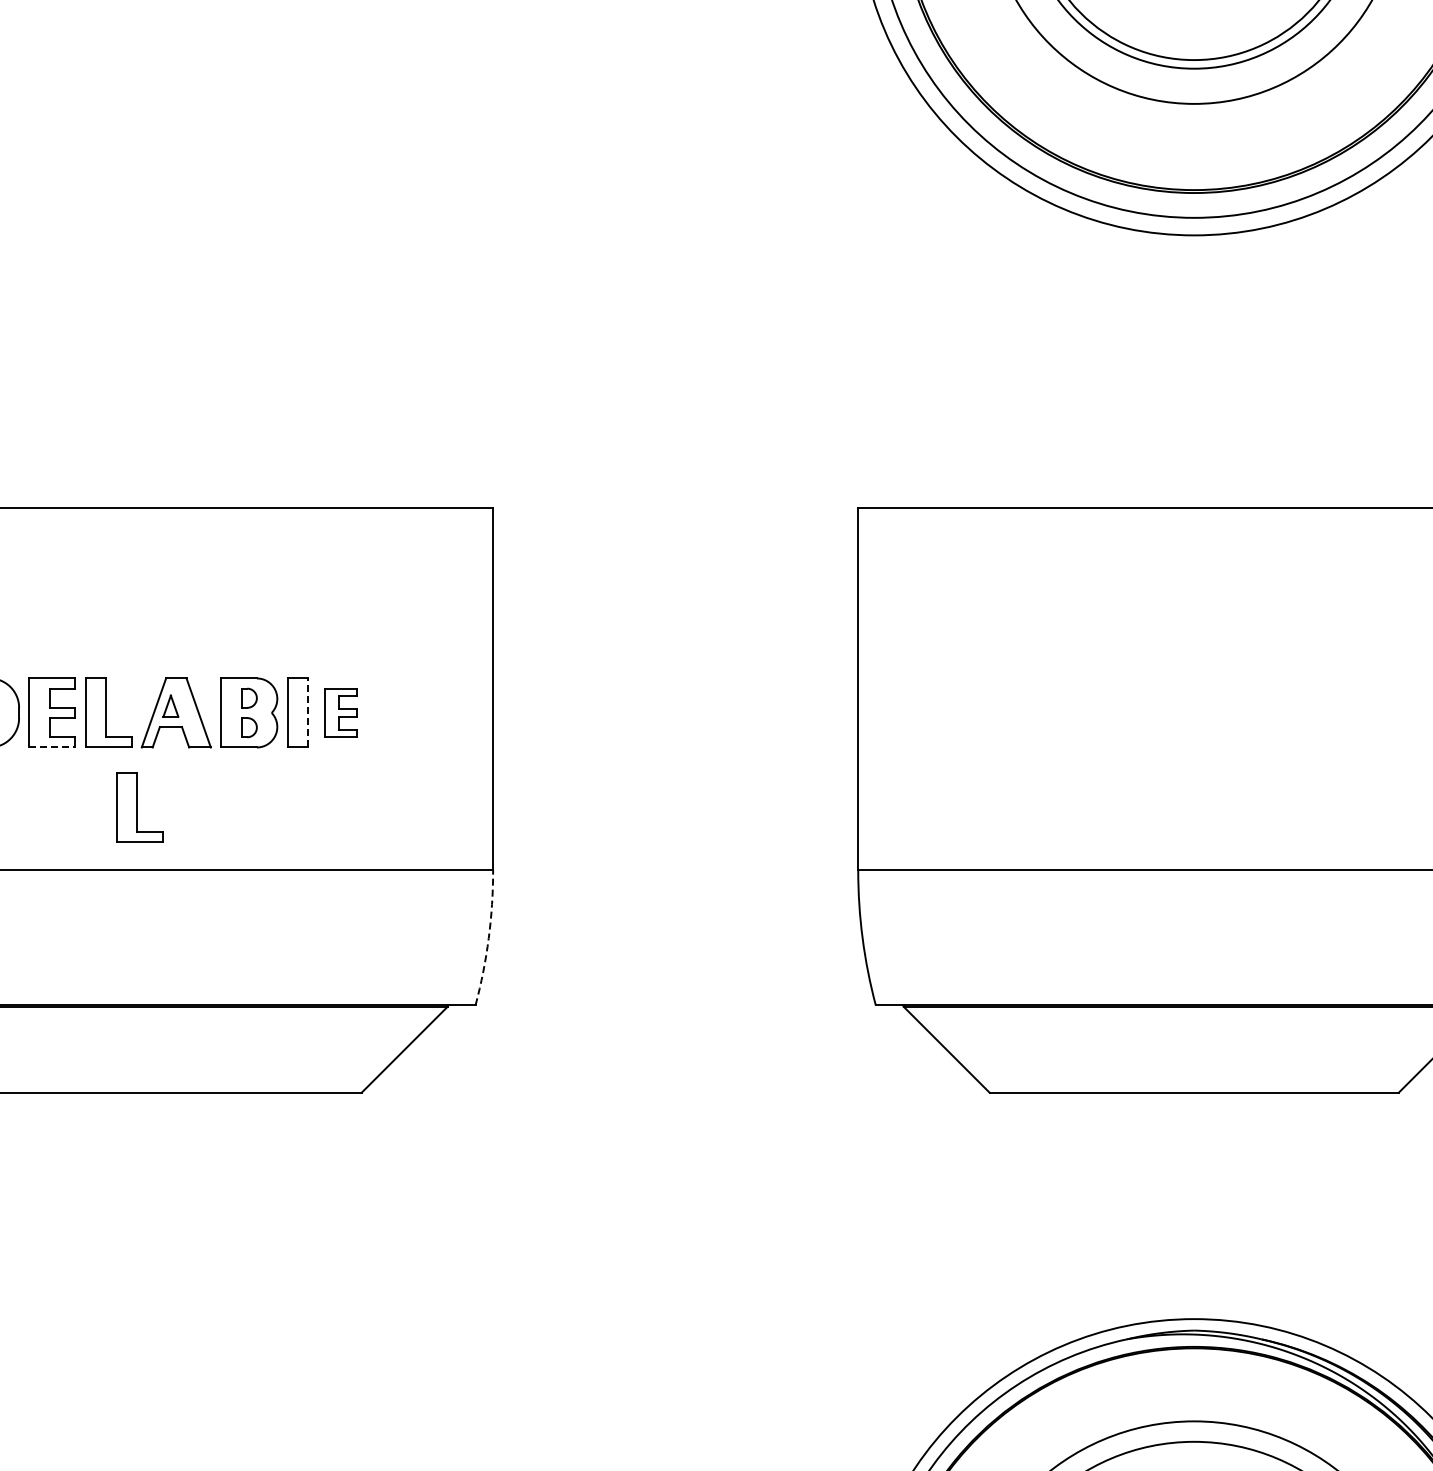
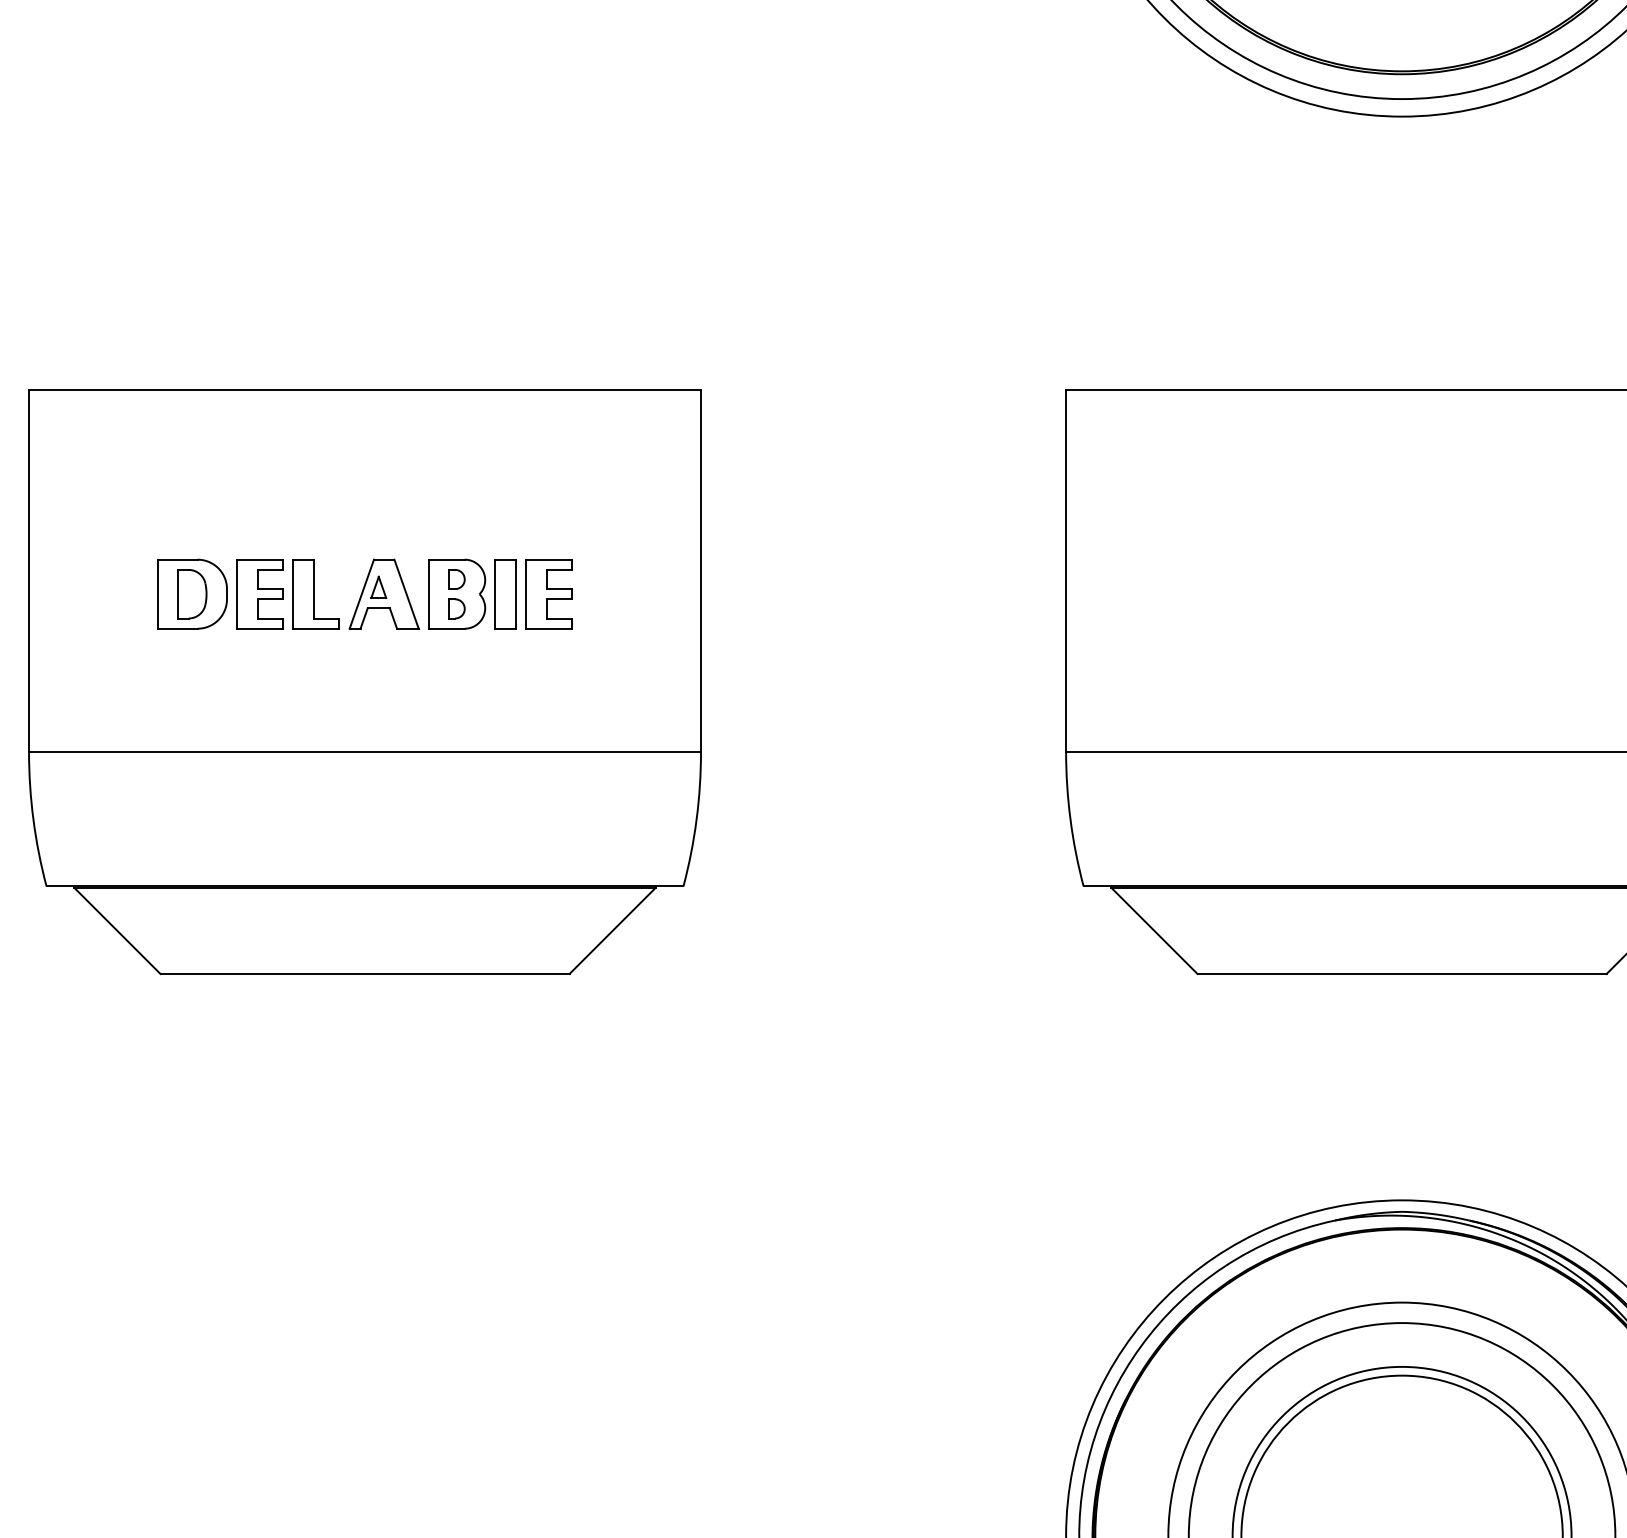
line: (307, 713) -> (515, 594), dashed -> solid
part: (340, 713) -> (548, 594), size x1.43
line: (52, 747) -> (260, 628), dashed -> solid
part: (138, 808) -> (346, 689), removed
arc: (488, 938) -> (696, 819), dashed -> solid

